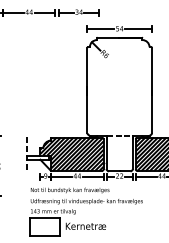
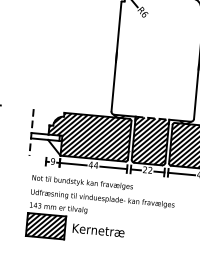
hatch: (119, 153) -> (150, 141), added
hatch: (44, 226) -> (45, 225), added

